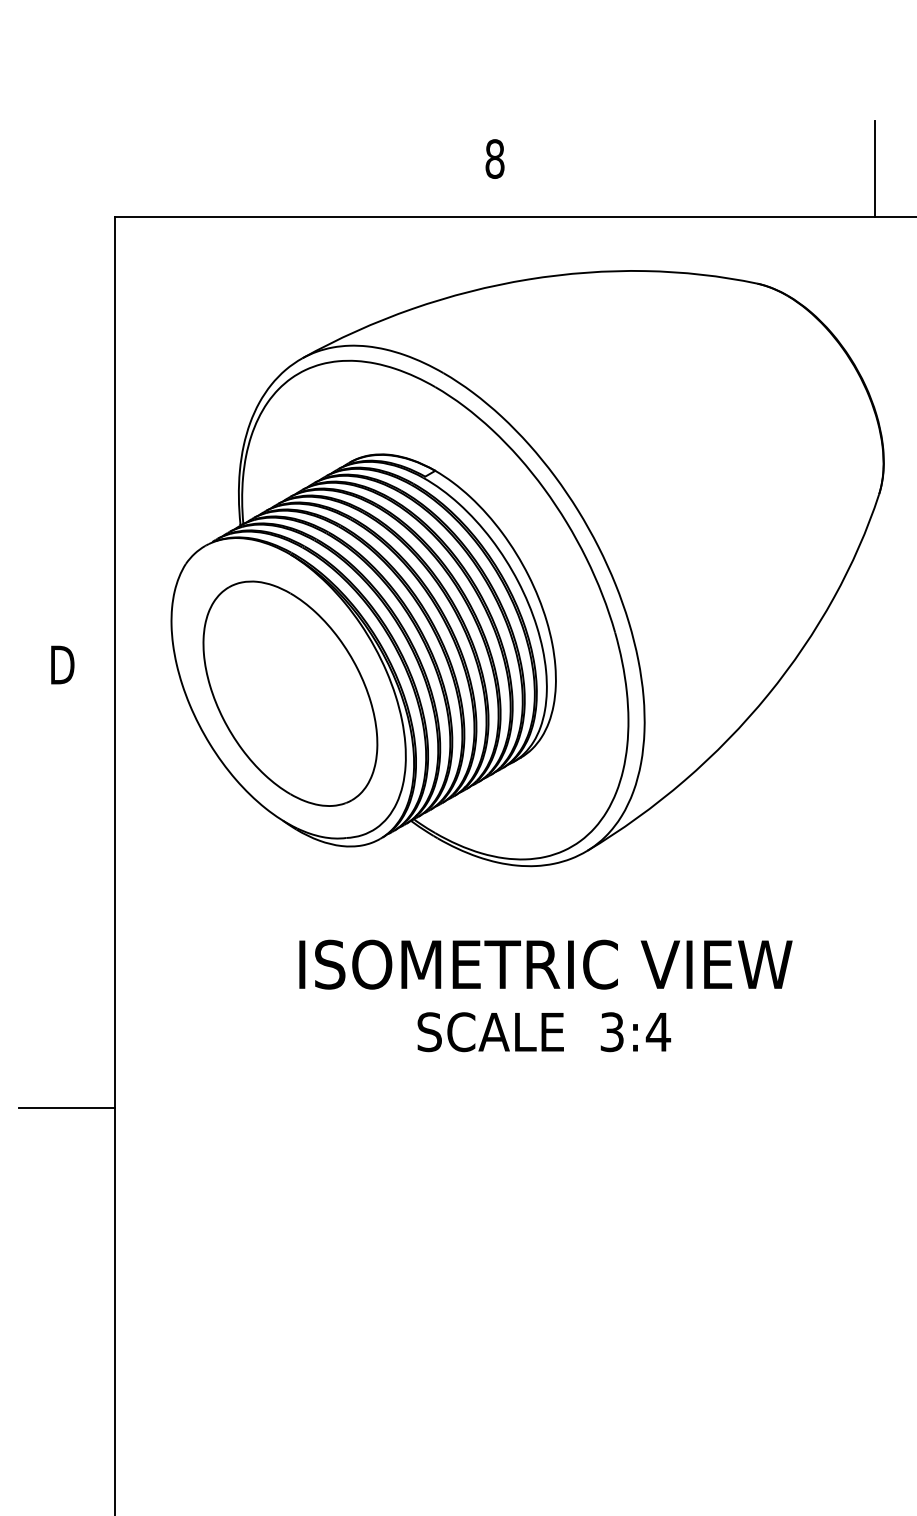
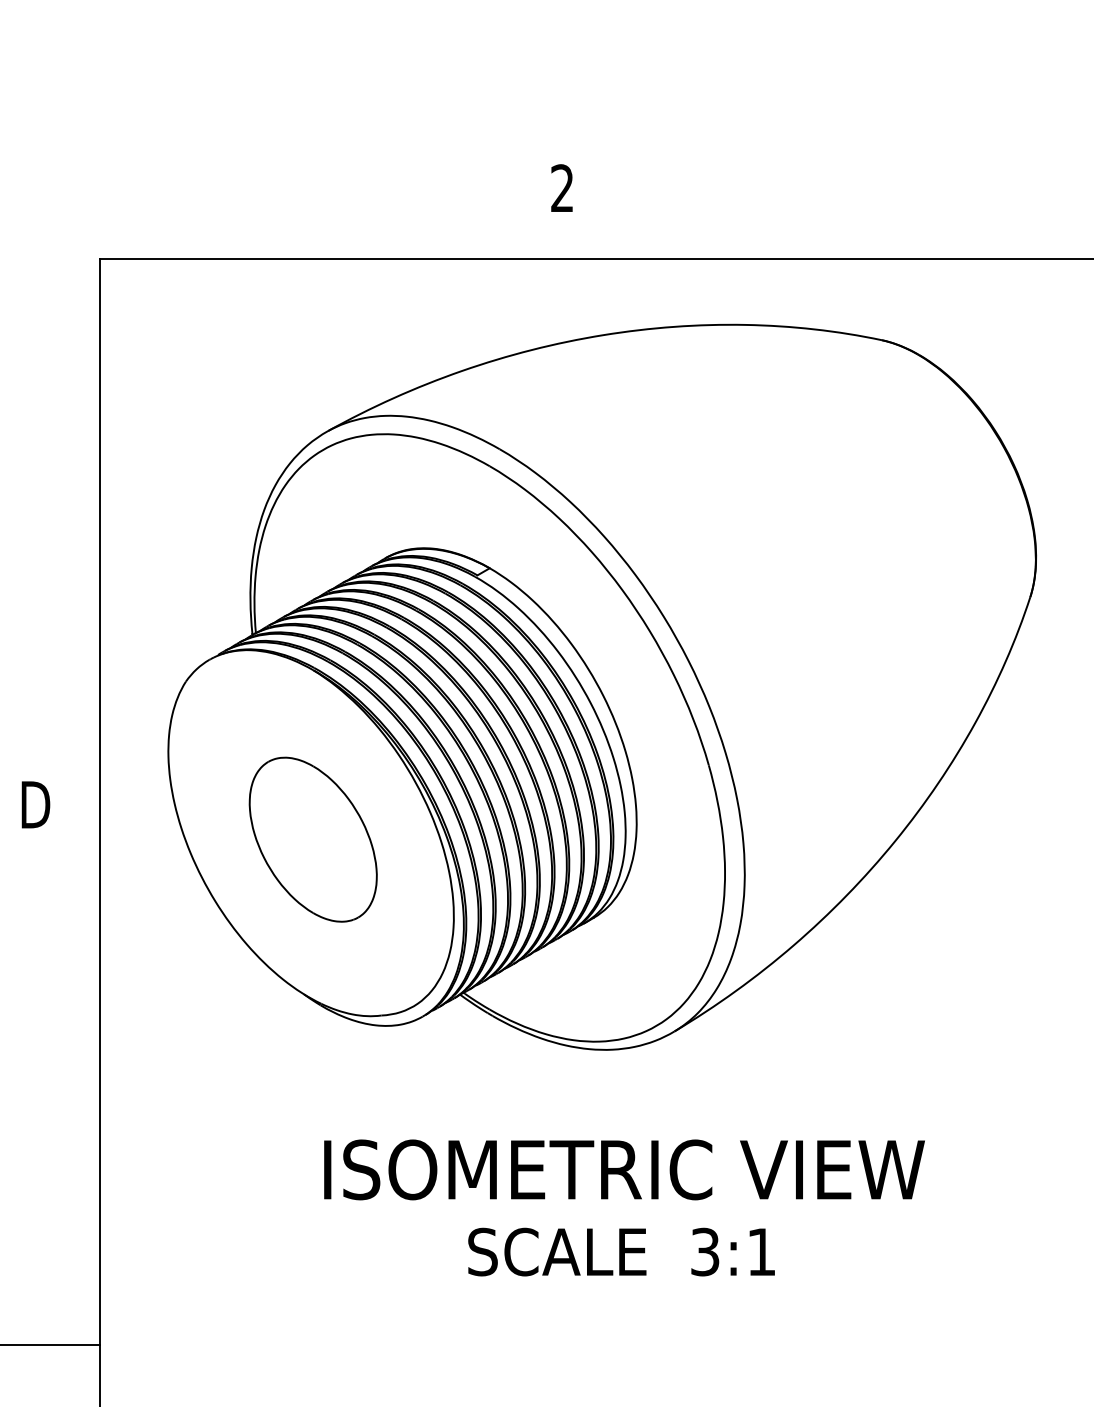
text: (494, 158) -> (561, 187), 8 -> 2
line: (874, 168) -> (1024, 199), removed
part: (290, 693) -> (313, 839), size x0.6
text: (658, 1032) -> (761, 1252), 3:4 -> 3:1

